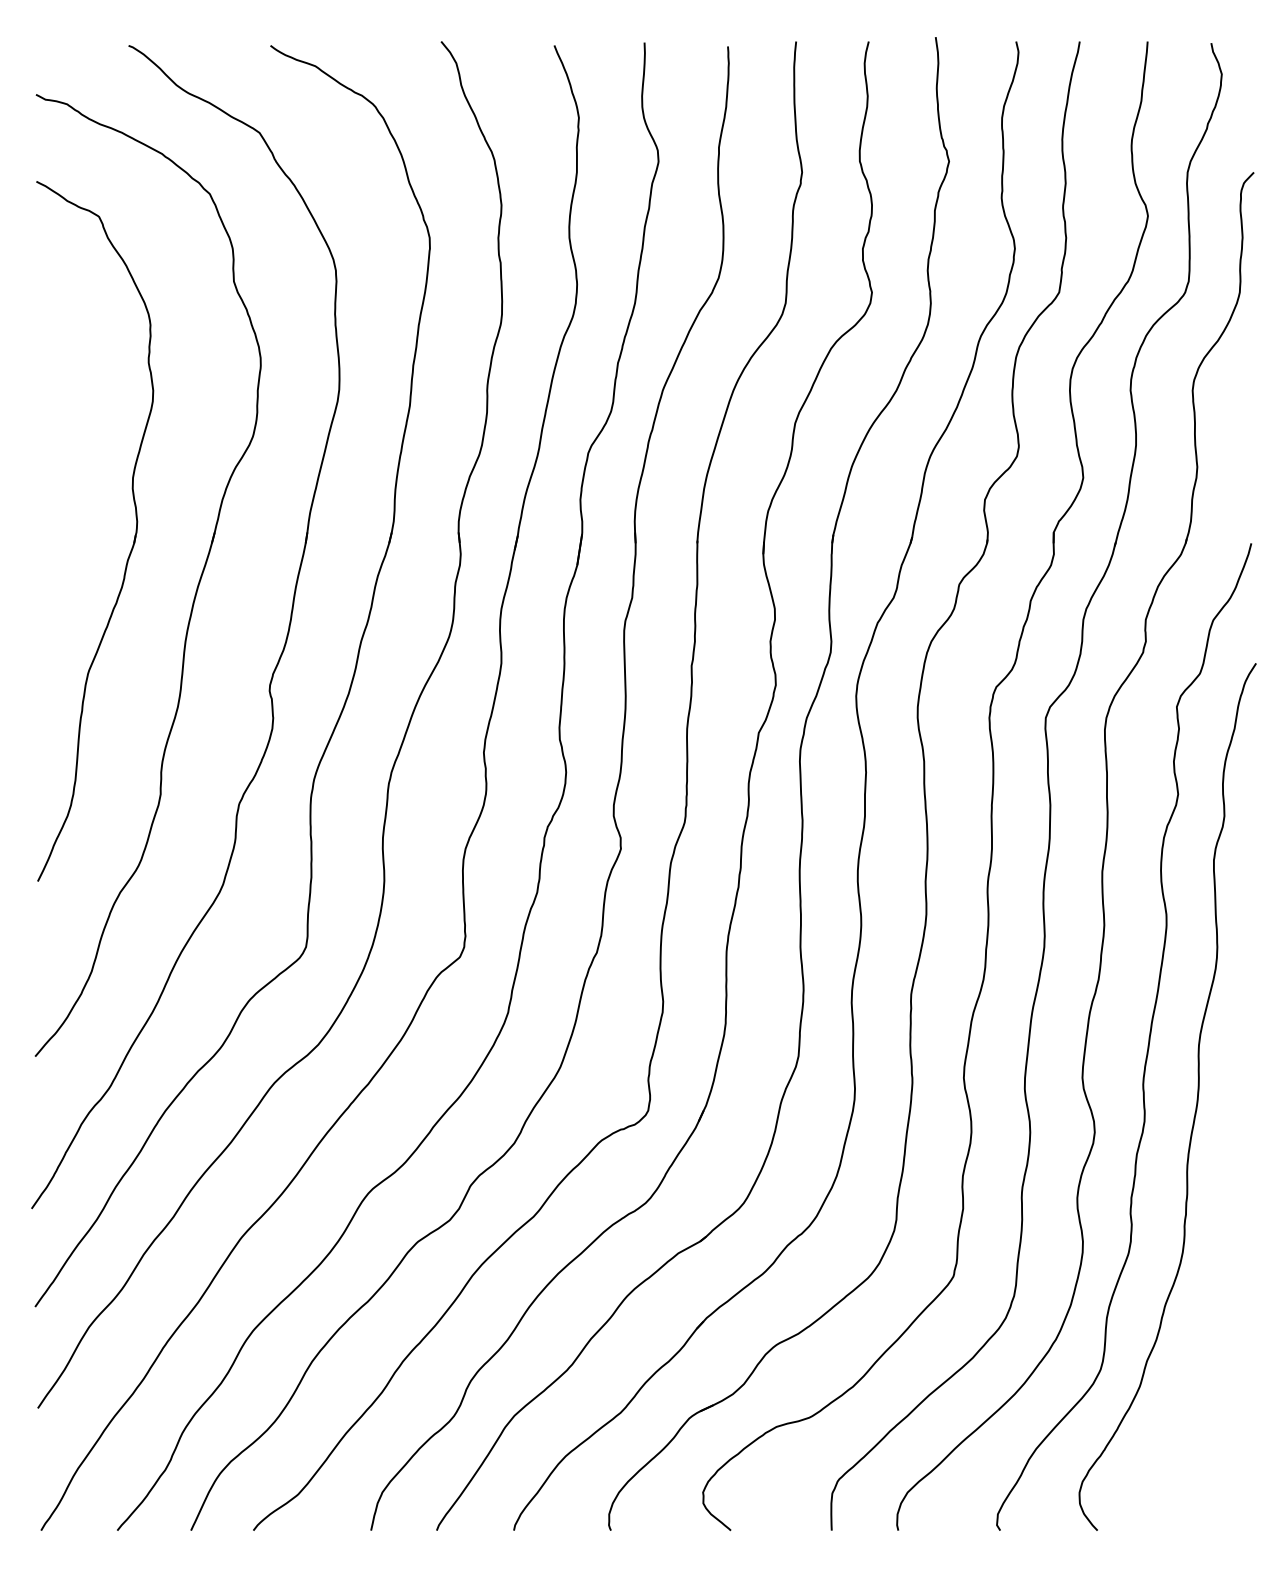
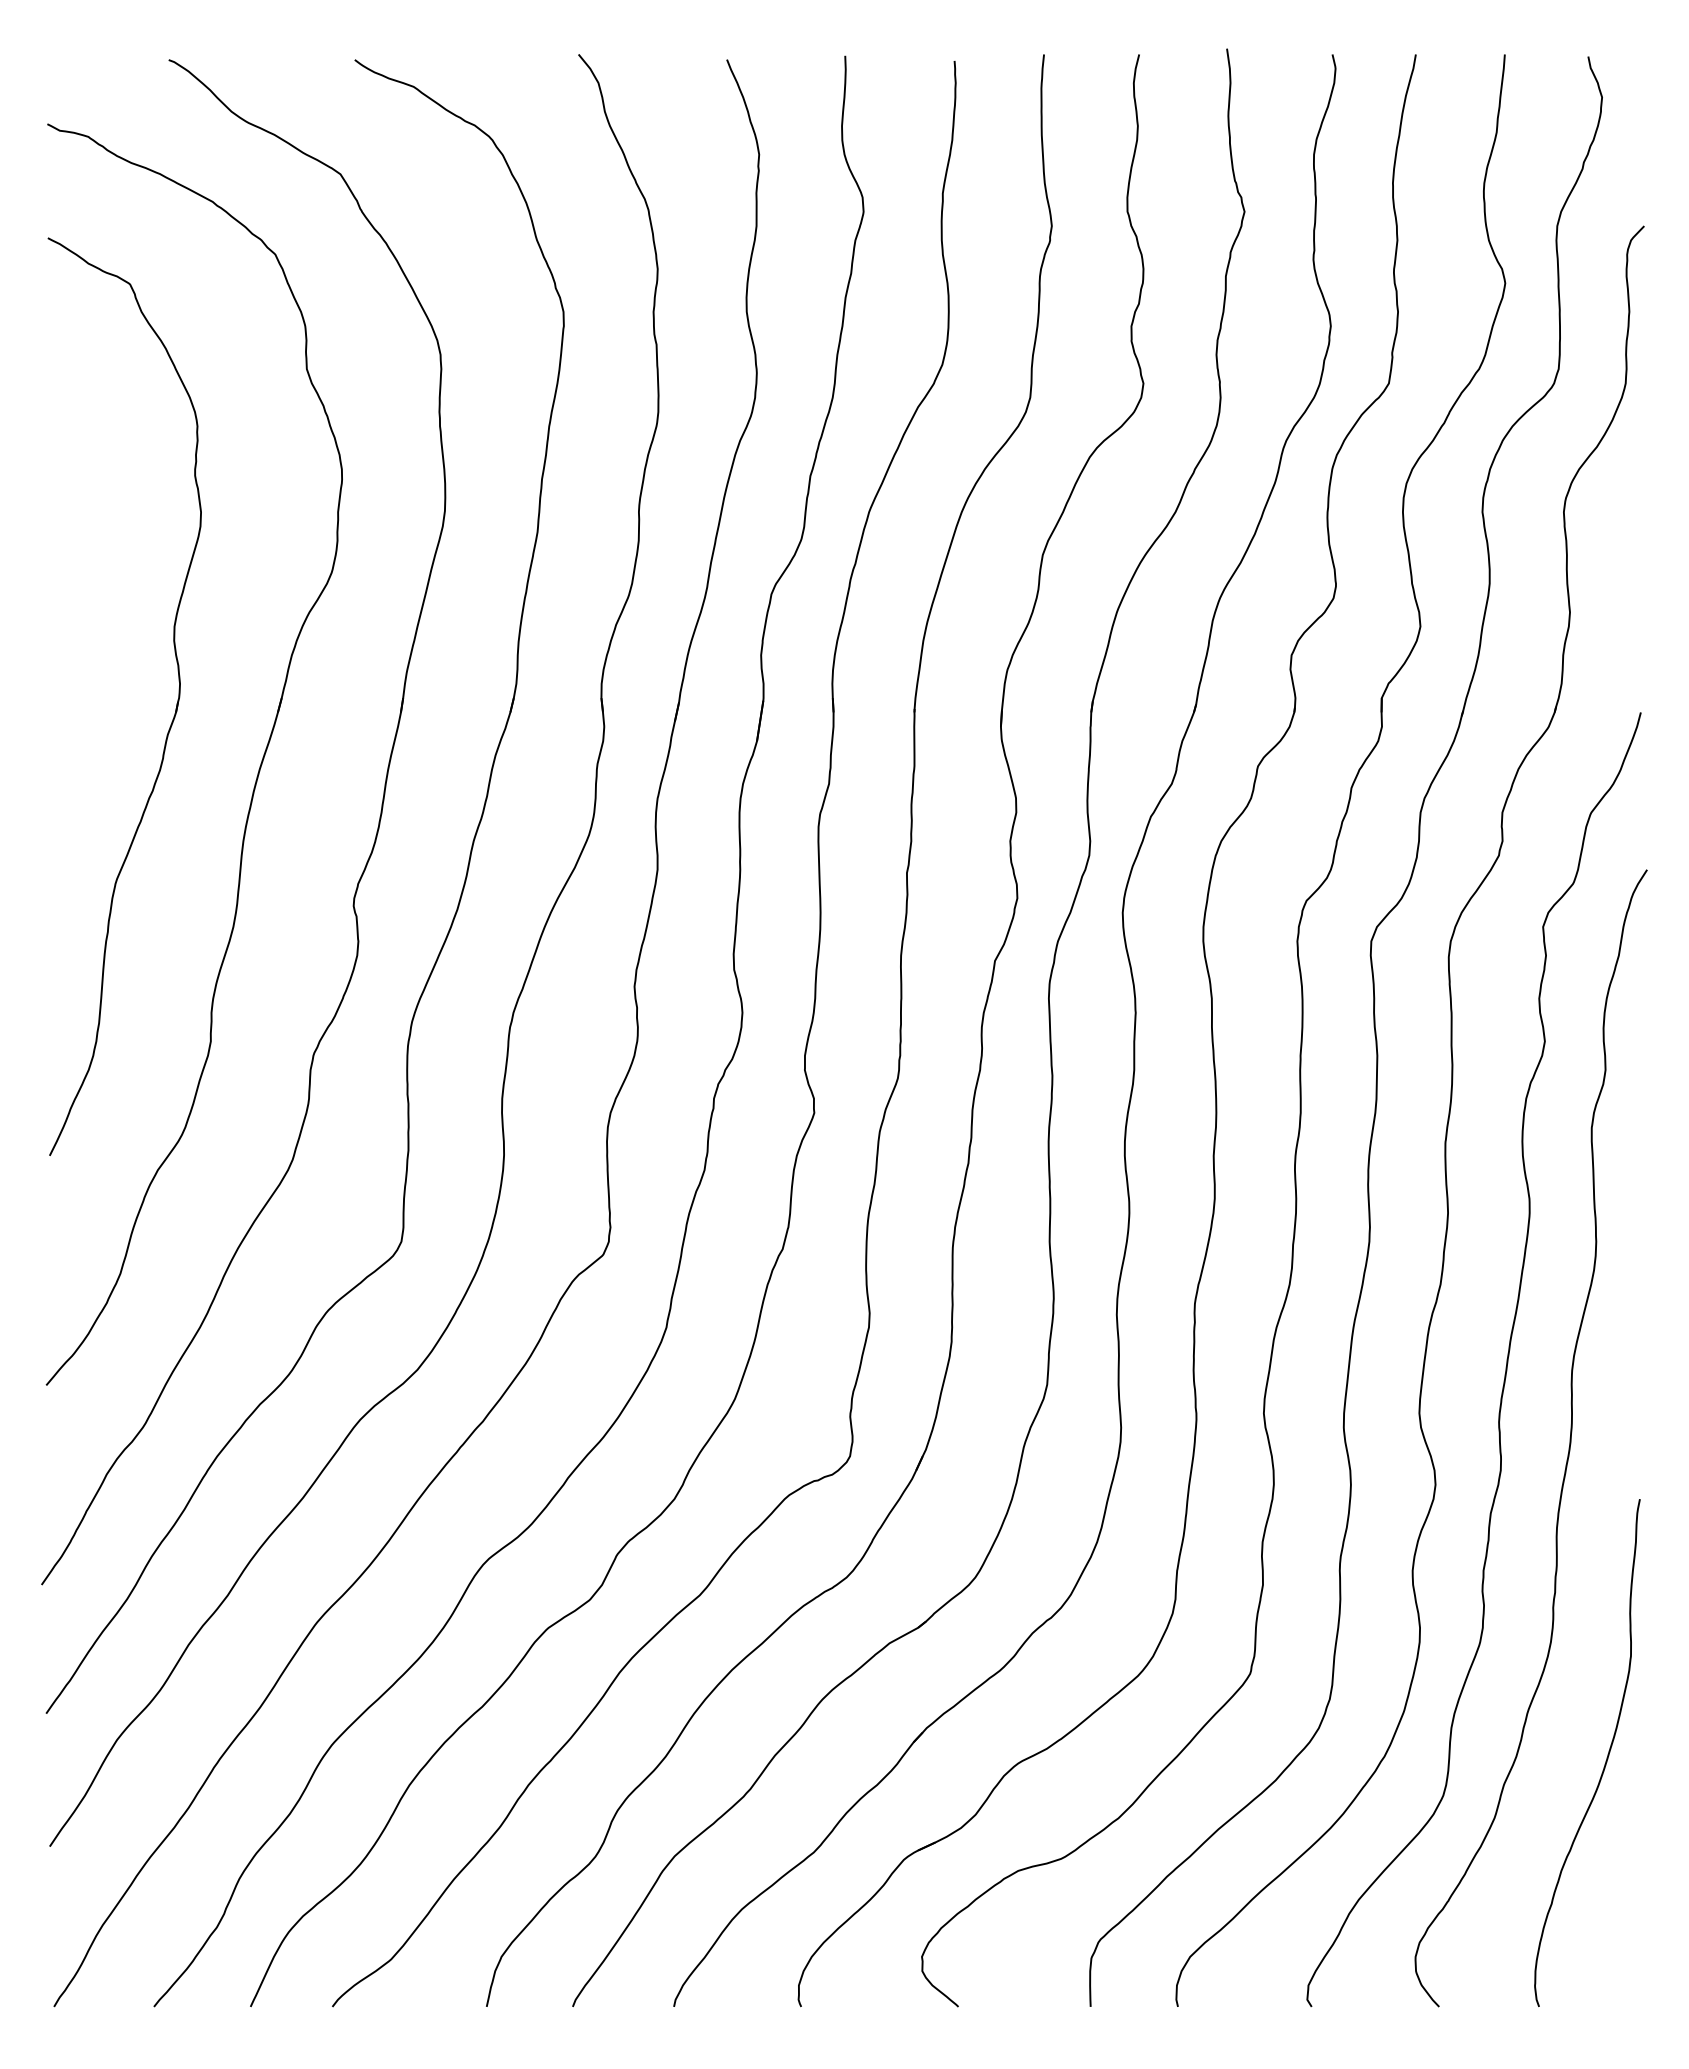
curve: (1225, 1340) -> (1606, 1757), added

